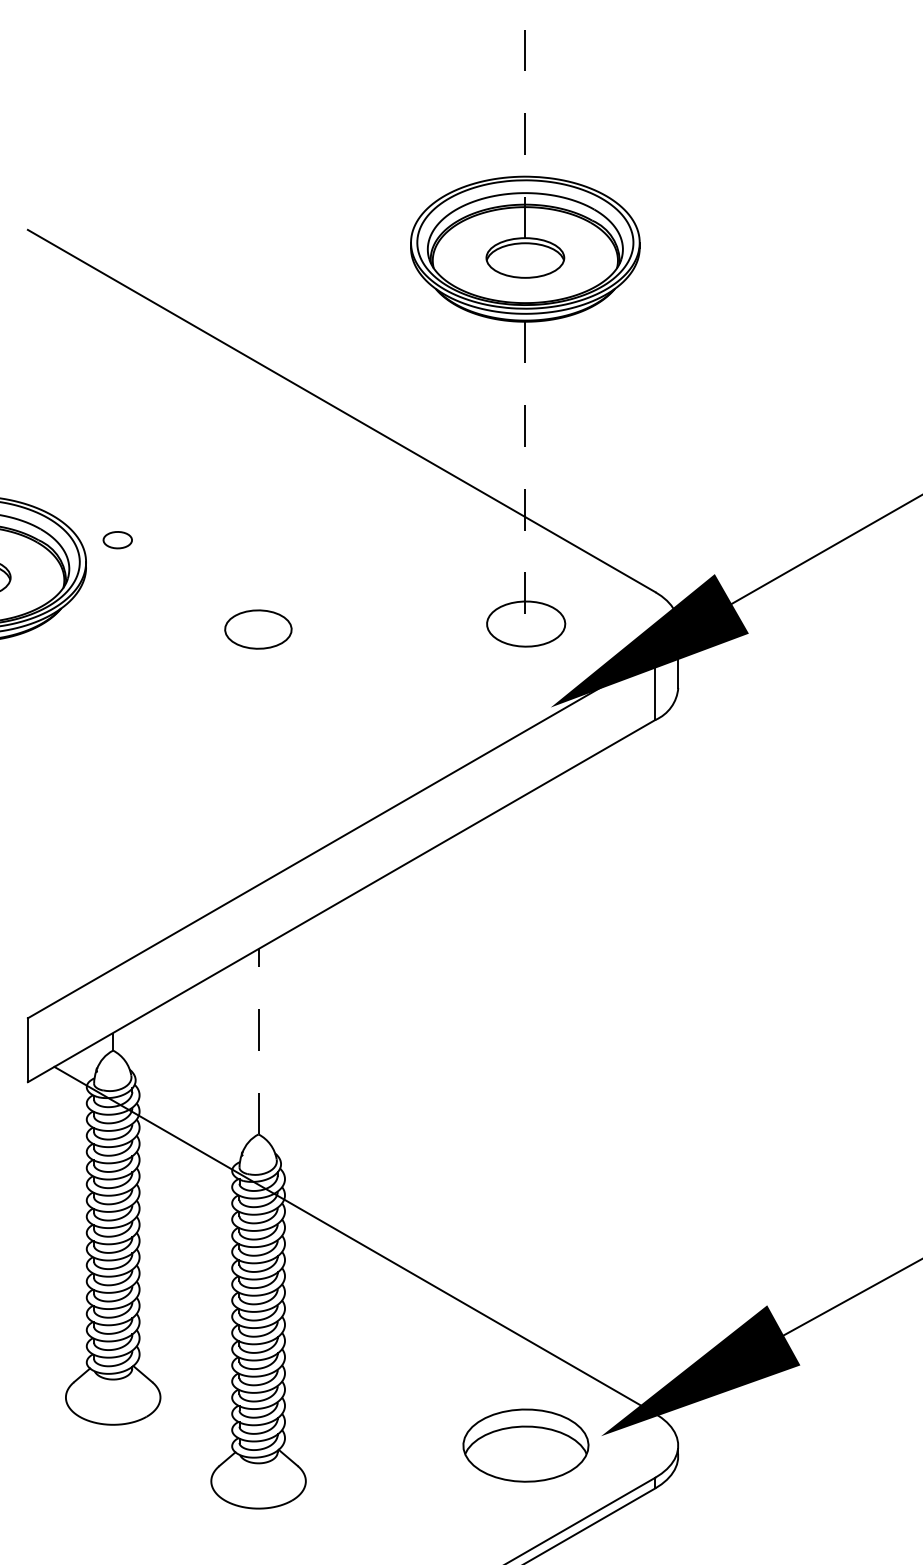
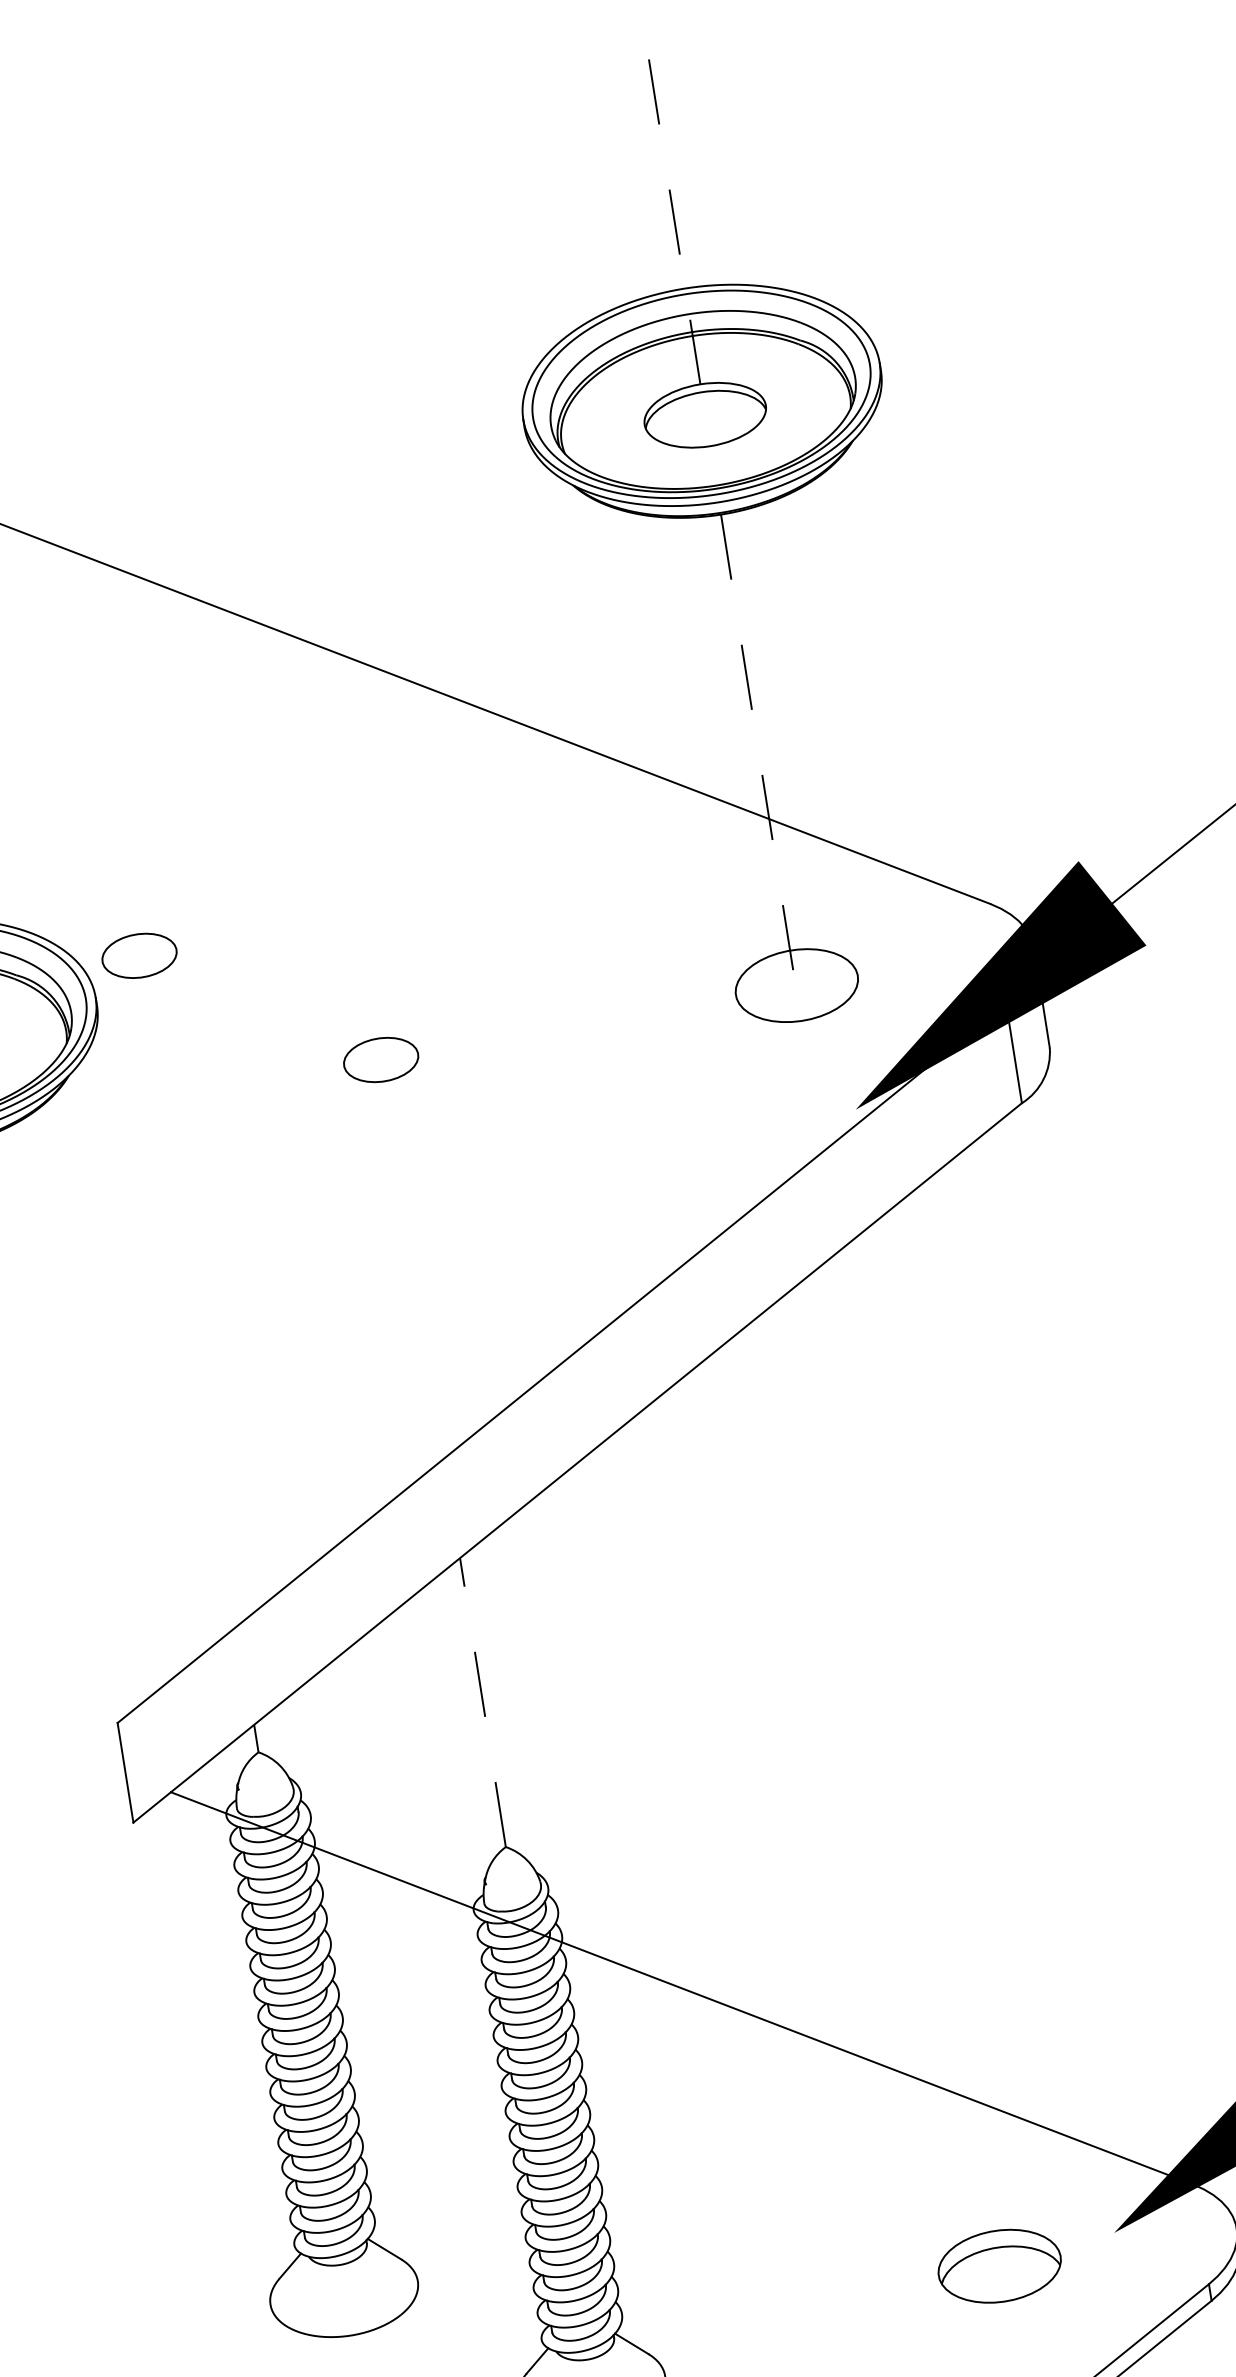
part: (117, 539) -> (139, 954), size x1.67
part: (258, 628) -> (380, 1058), size x0.71
part: (526, 1445) -> (1000, 2265), size x0.62

